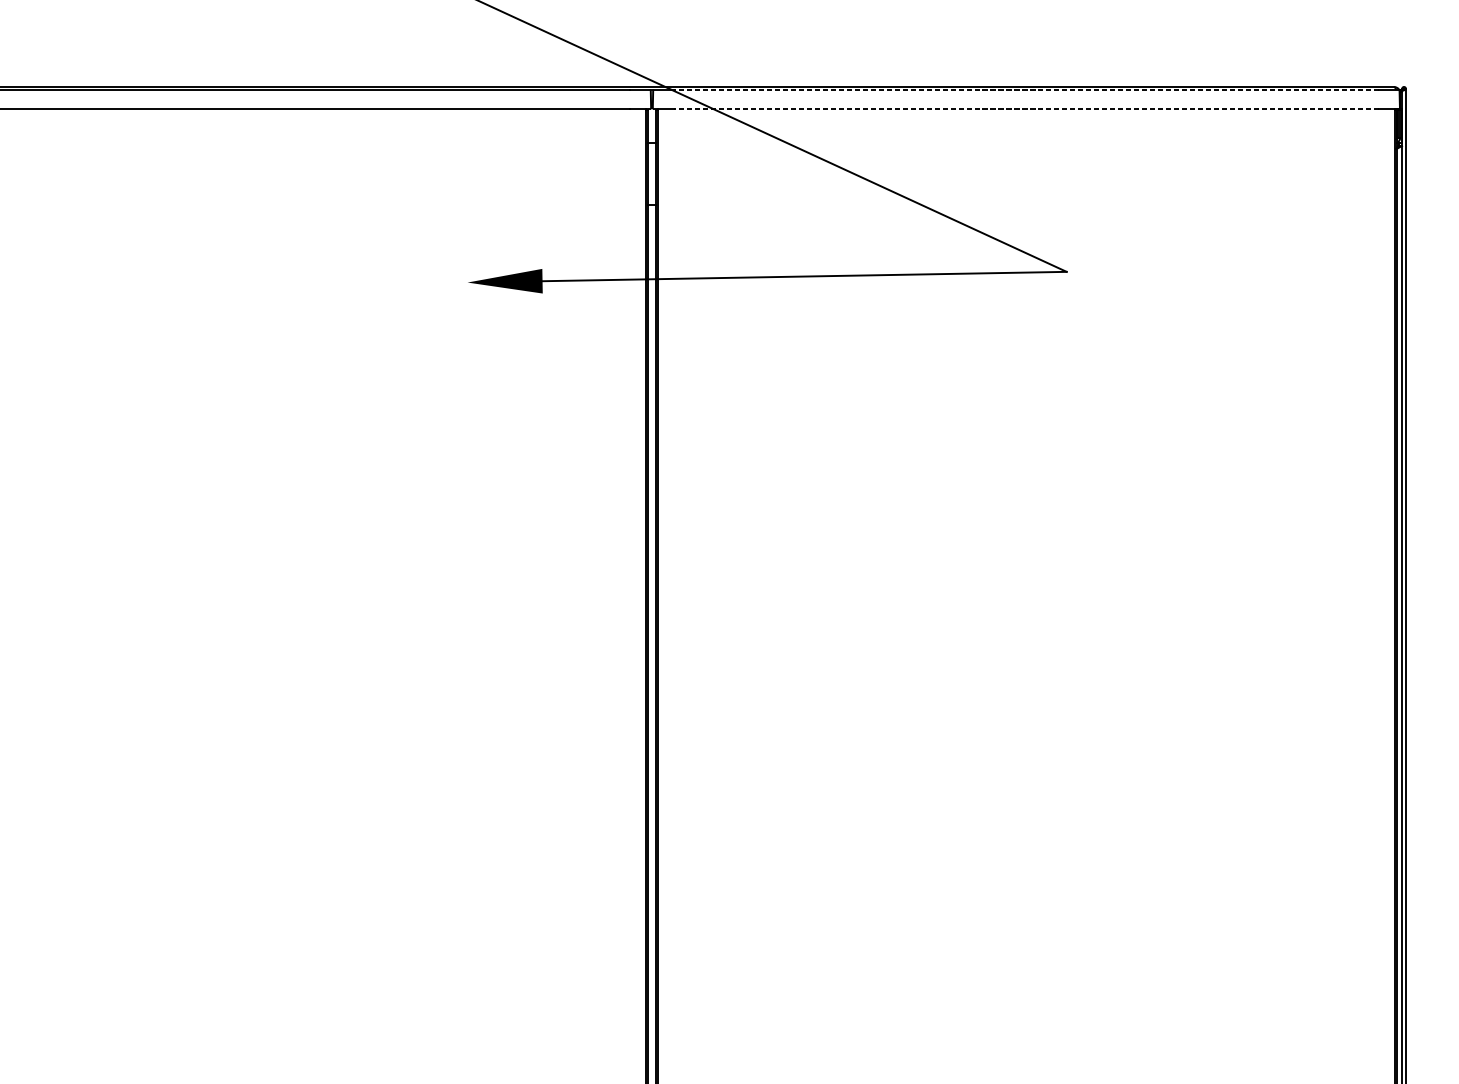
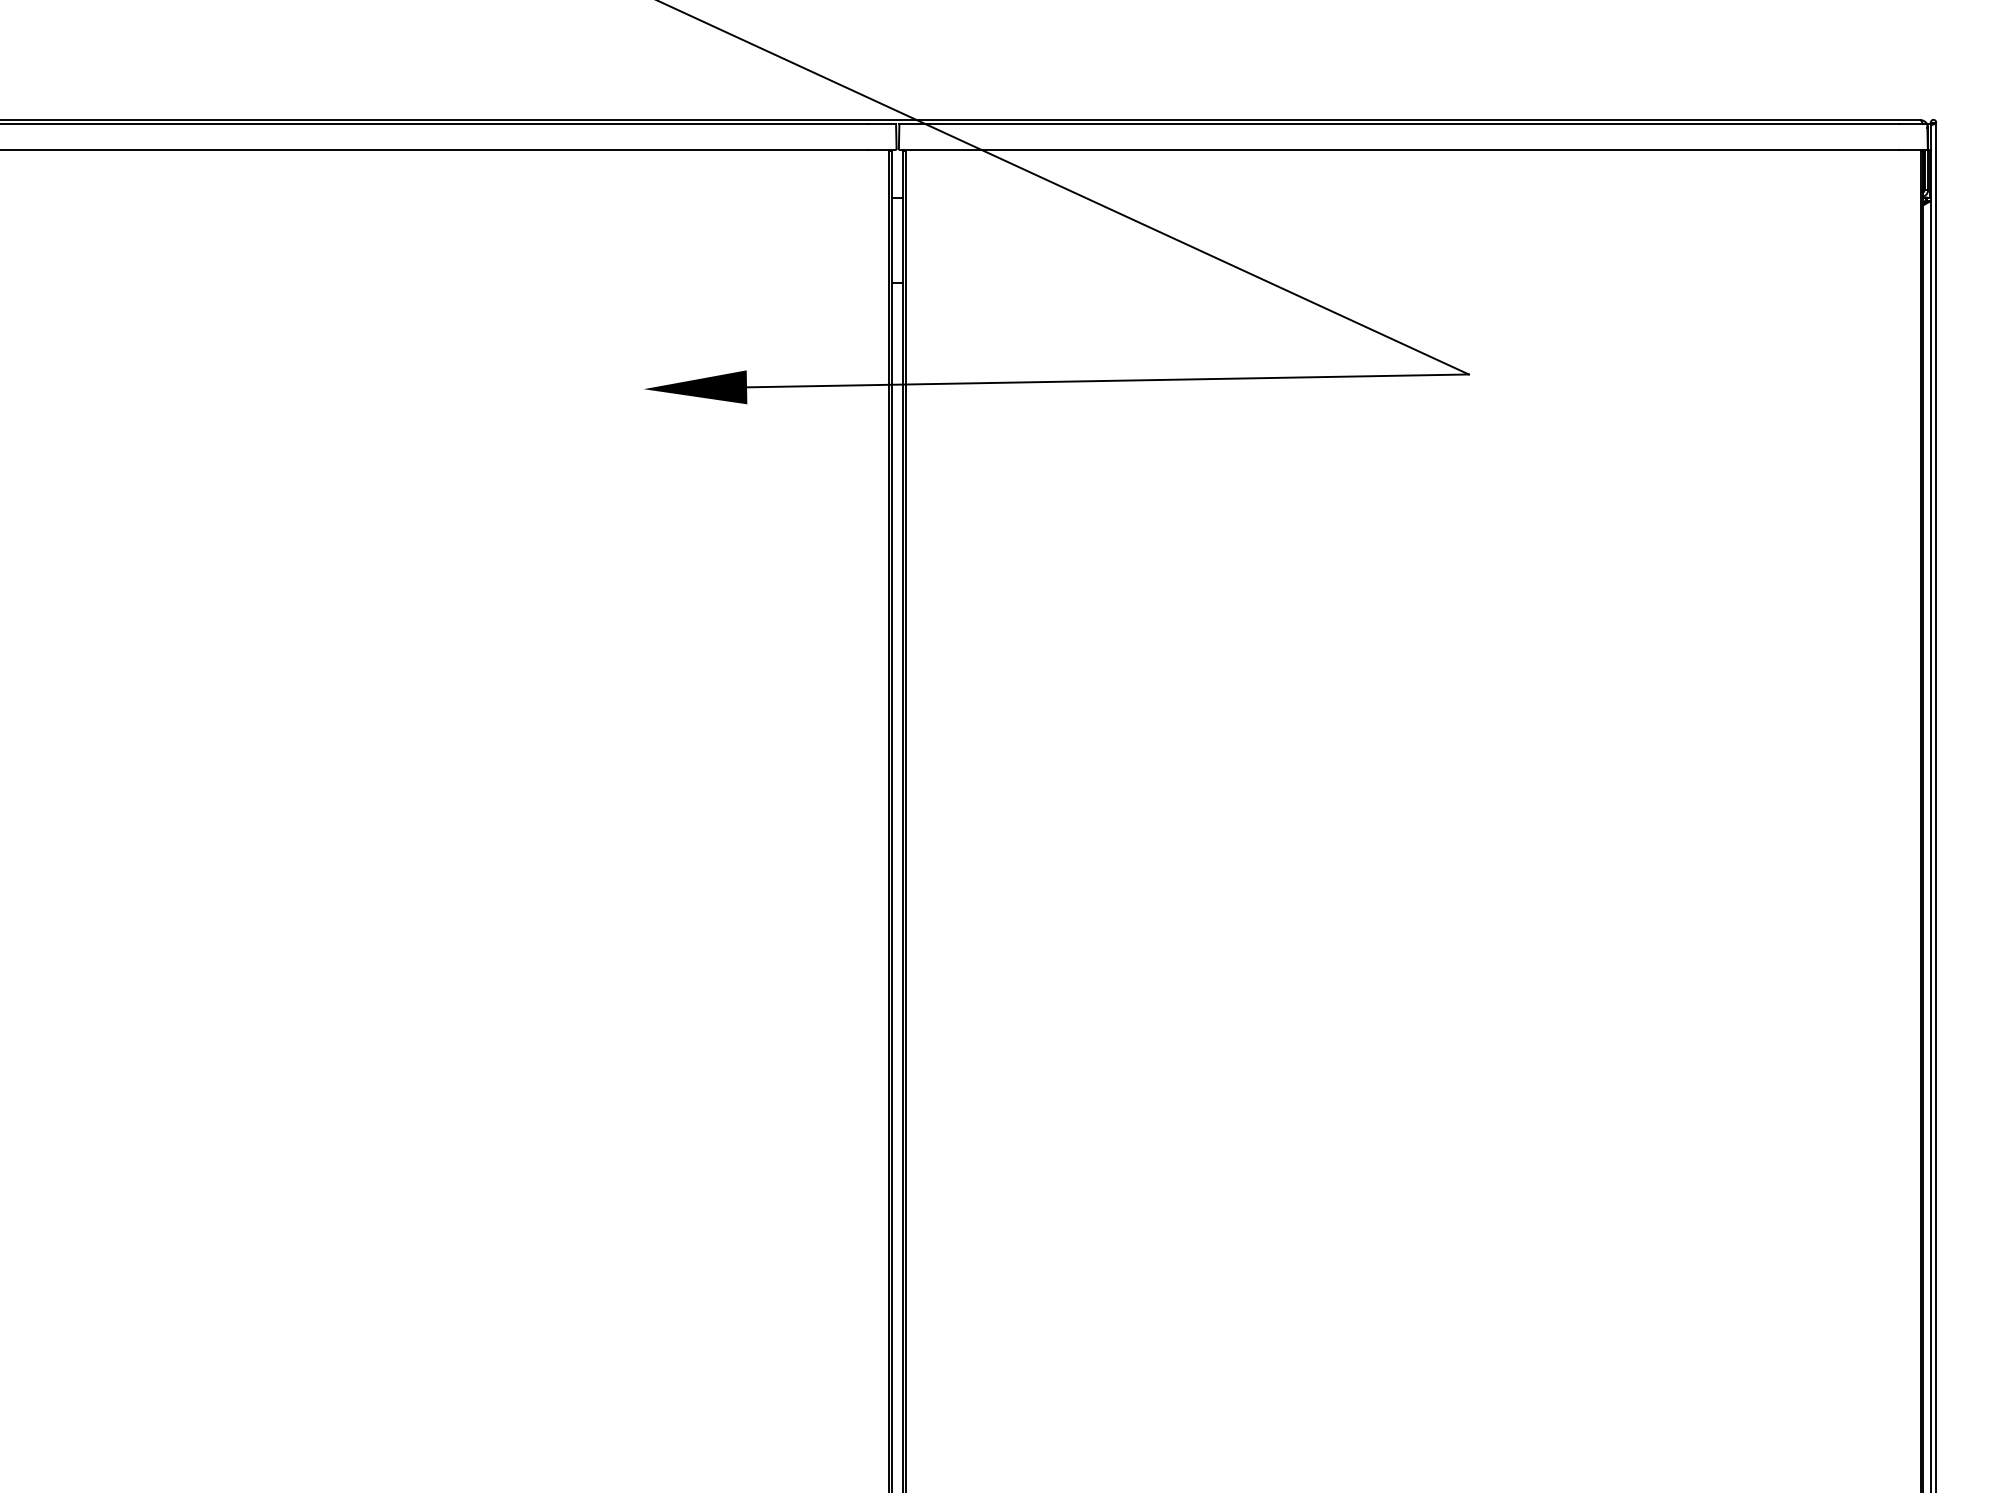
line: (1026, 90) -> (1413, 124), dashed -> solid
line: (1026, 109) -> (1413, 150), dashed -> solid

